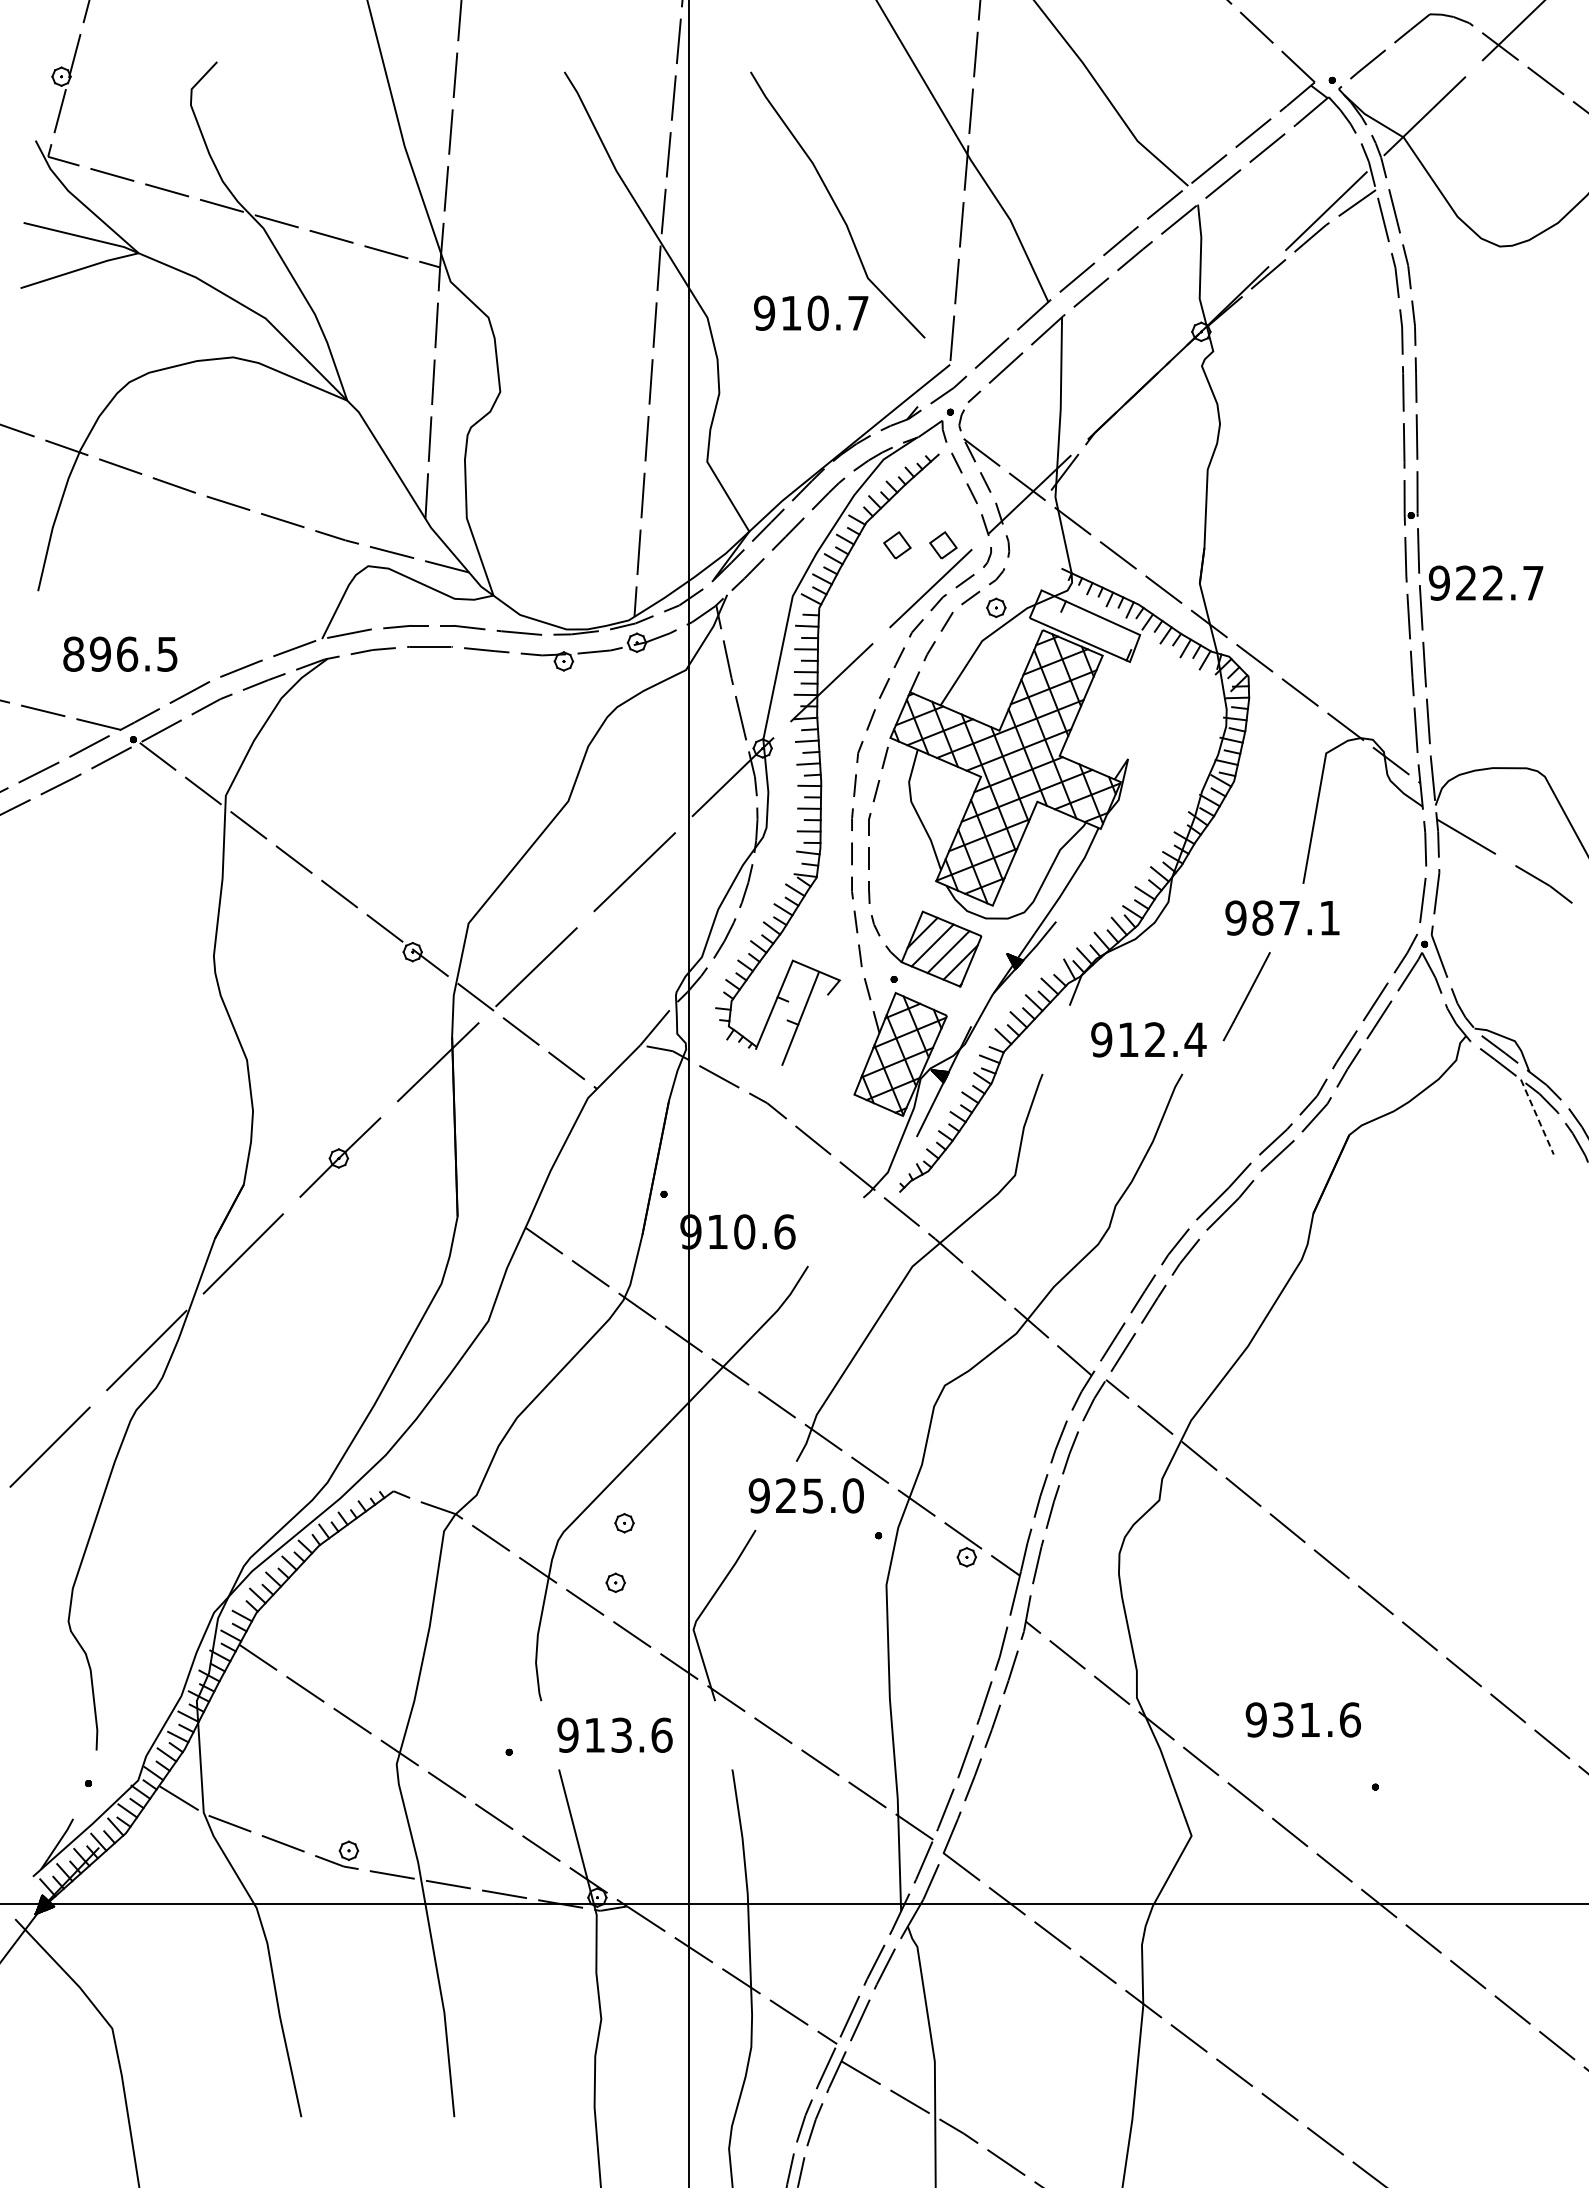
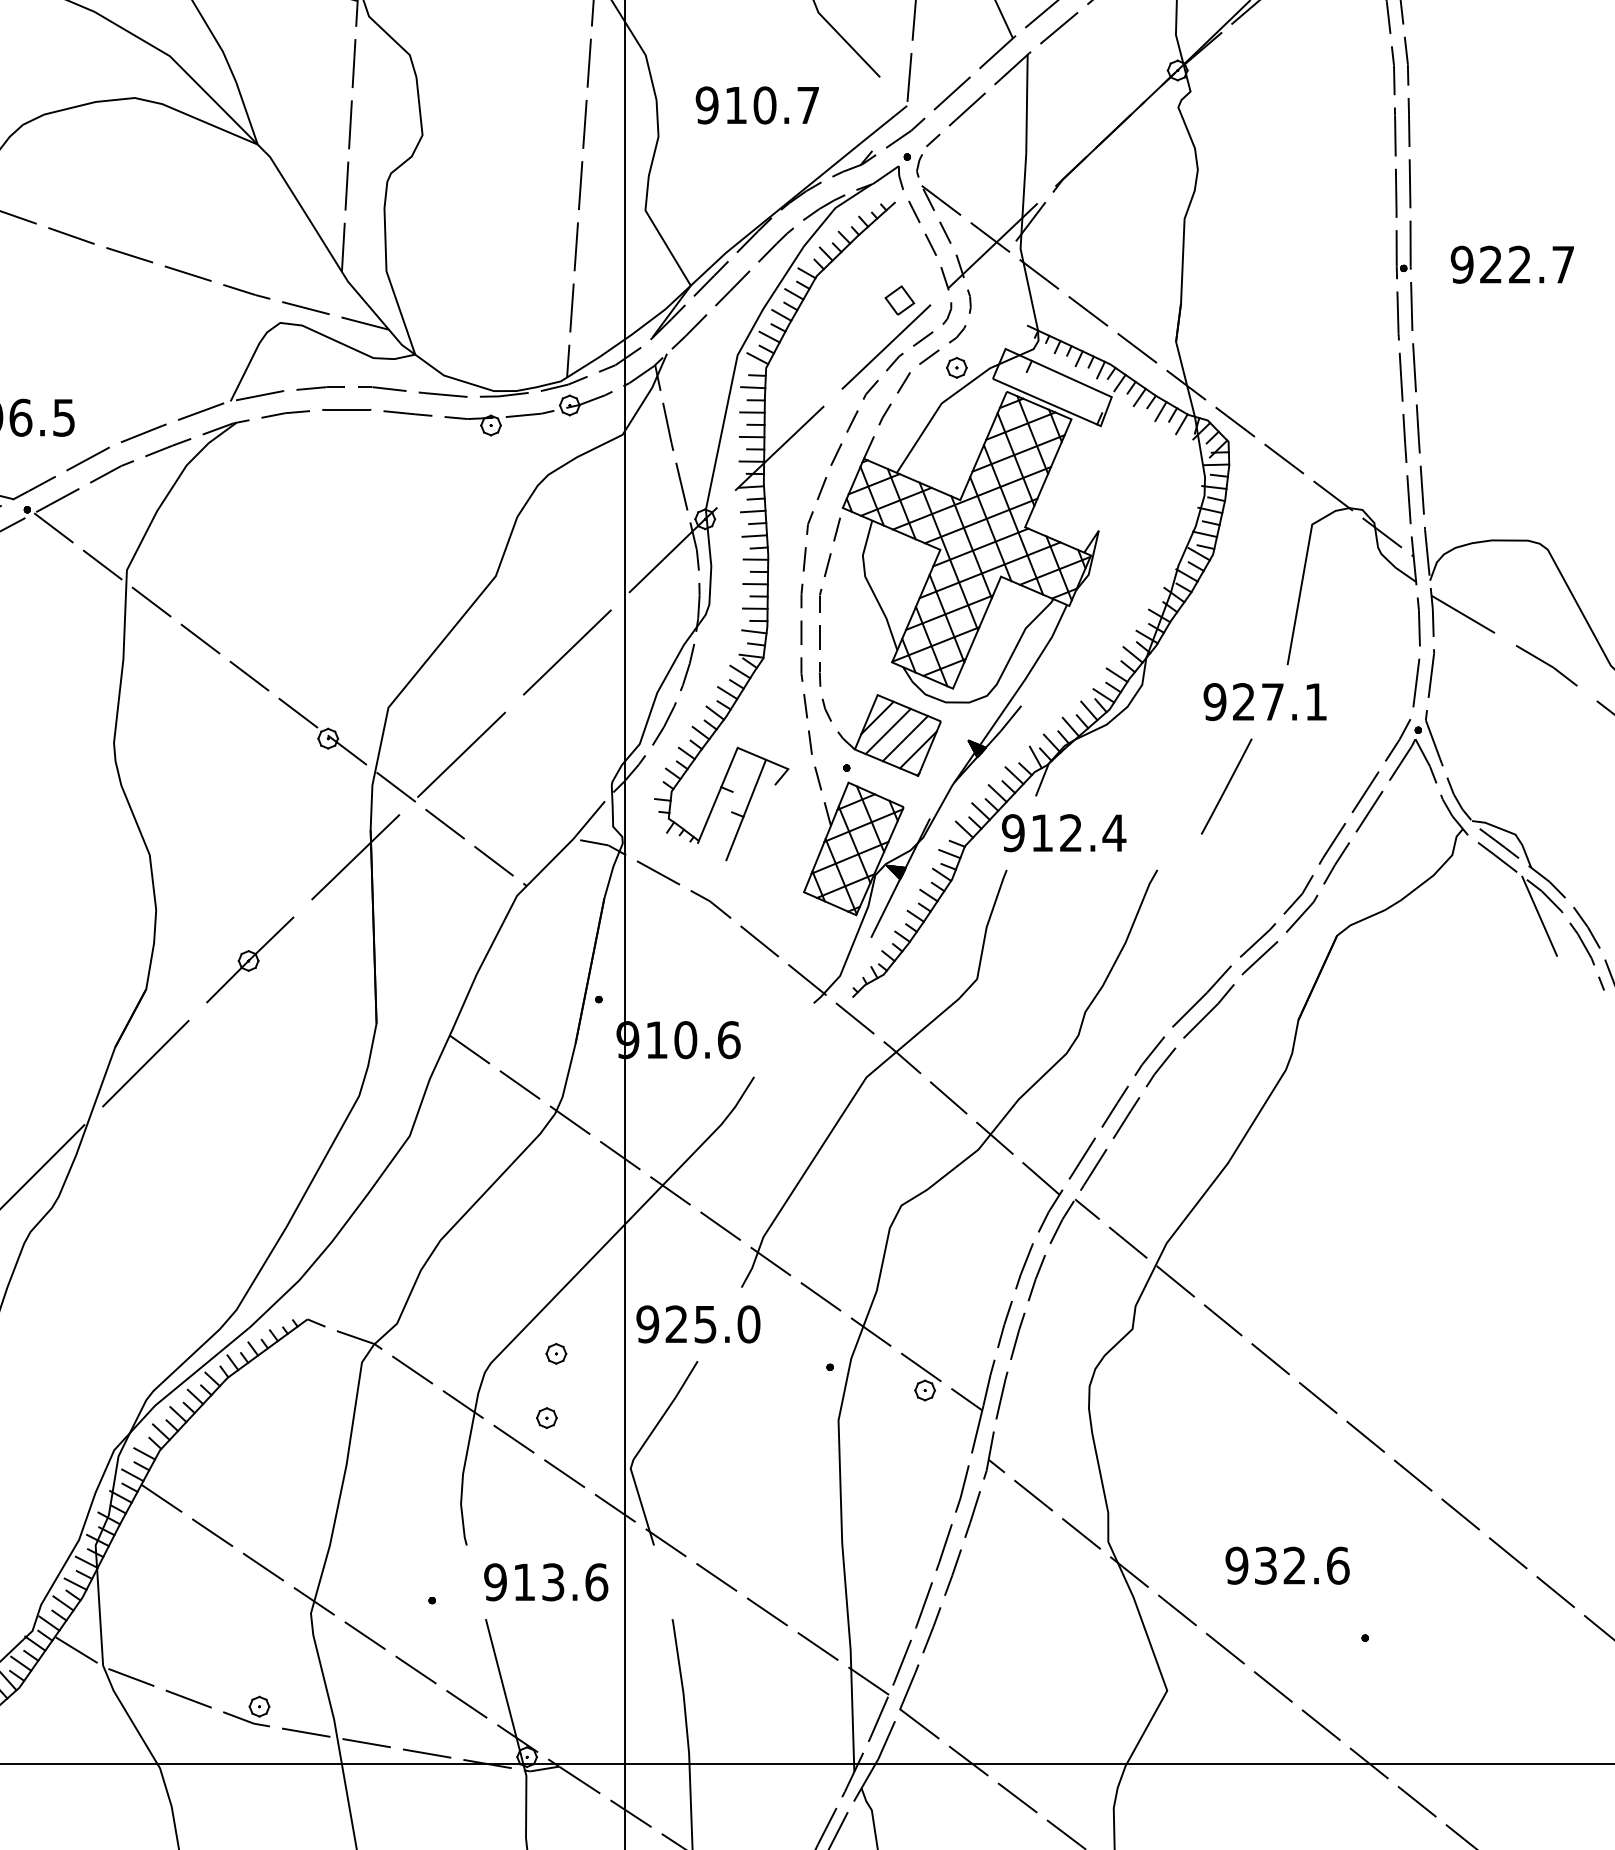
text: (811, 312) -> (757, 104), moved
part: (897, 545) -> (850, 300), removed
text: (1486, 582) -> (1512, 264), moved
text: (1262, 917) -> (1243, 701), 987.1 -> 927.1
text: (1148, 1039) -> (1063, 832), moved
line: (1537, 1117) -> (1539, 916), dashed -> solid
text: (805, 1495) -> (697, 1323), moved
text: (1309, 1719) -> (1294, 1565), 931.6 -> 932.6

